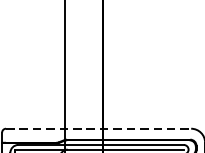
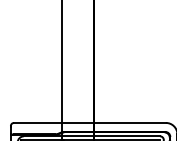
line: (99, 128) -> (90, 122), dashed -> solid

